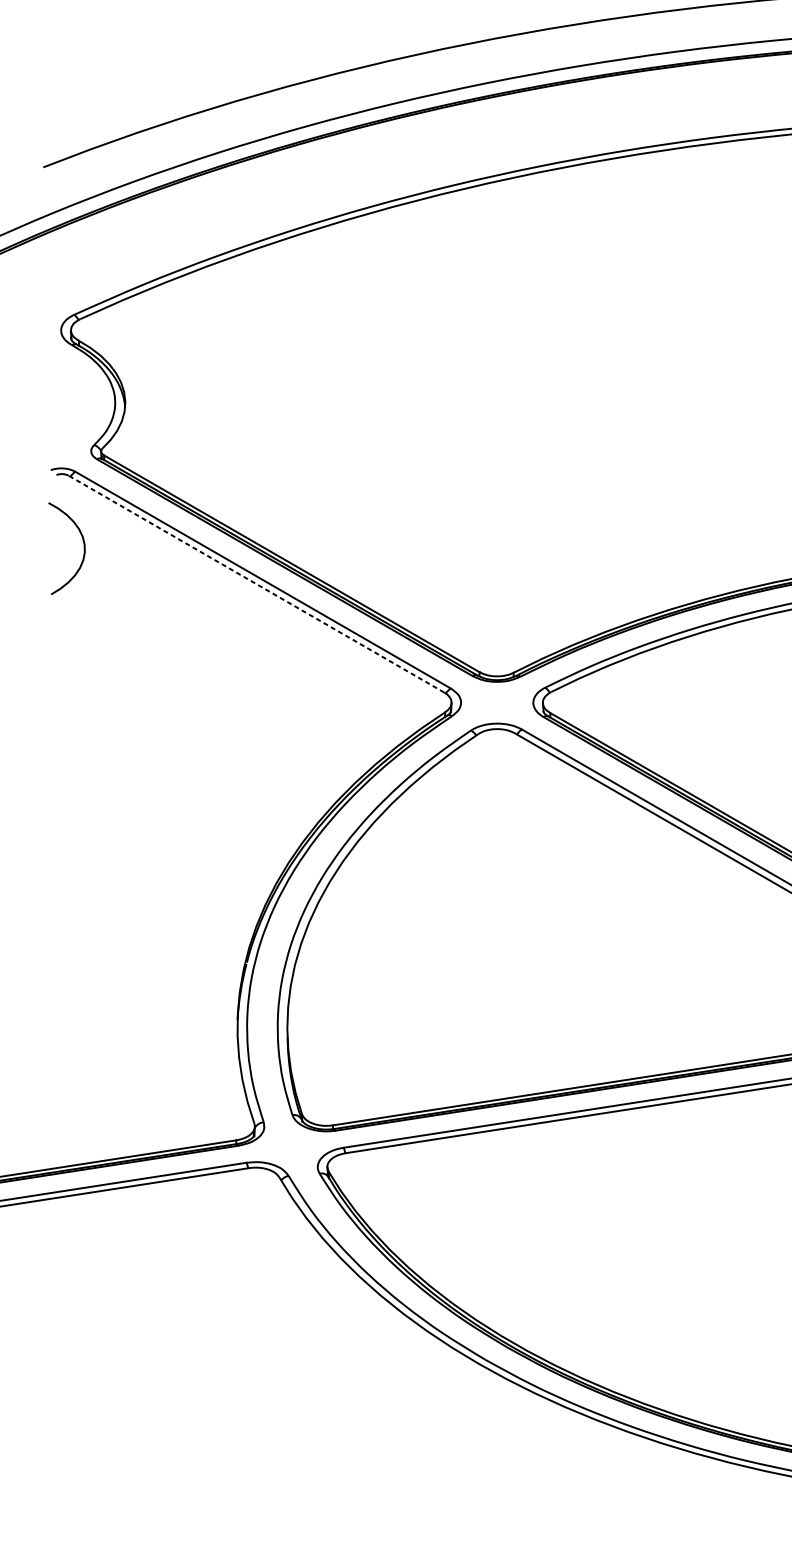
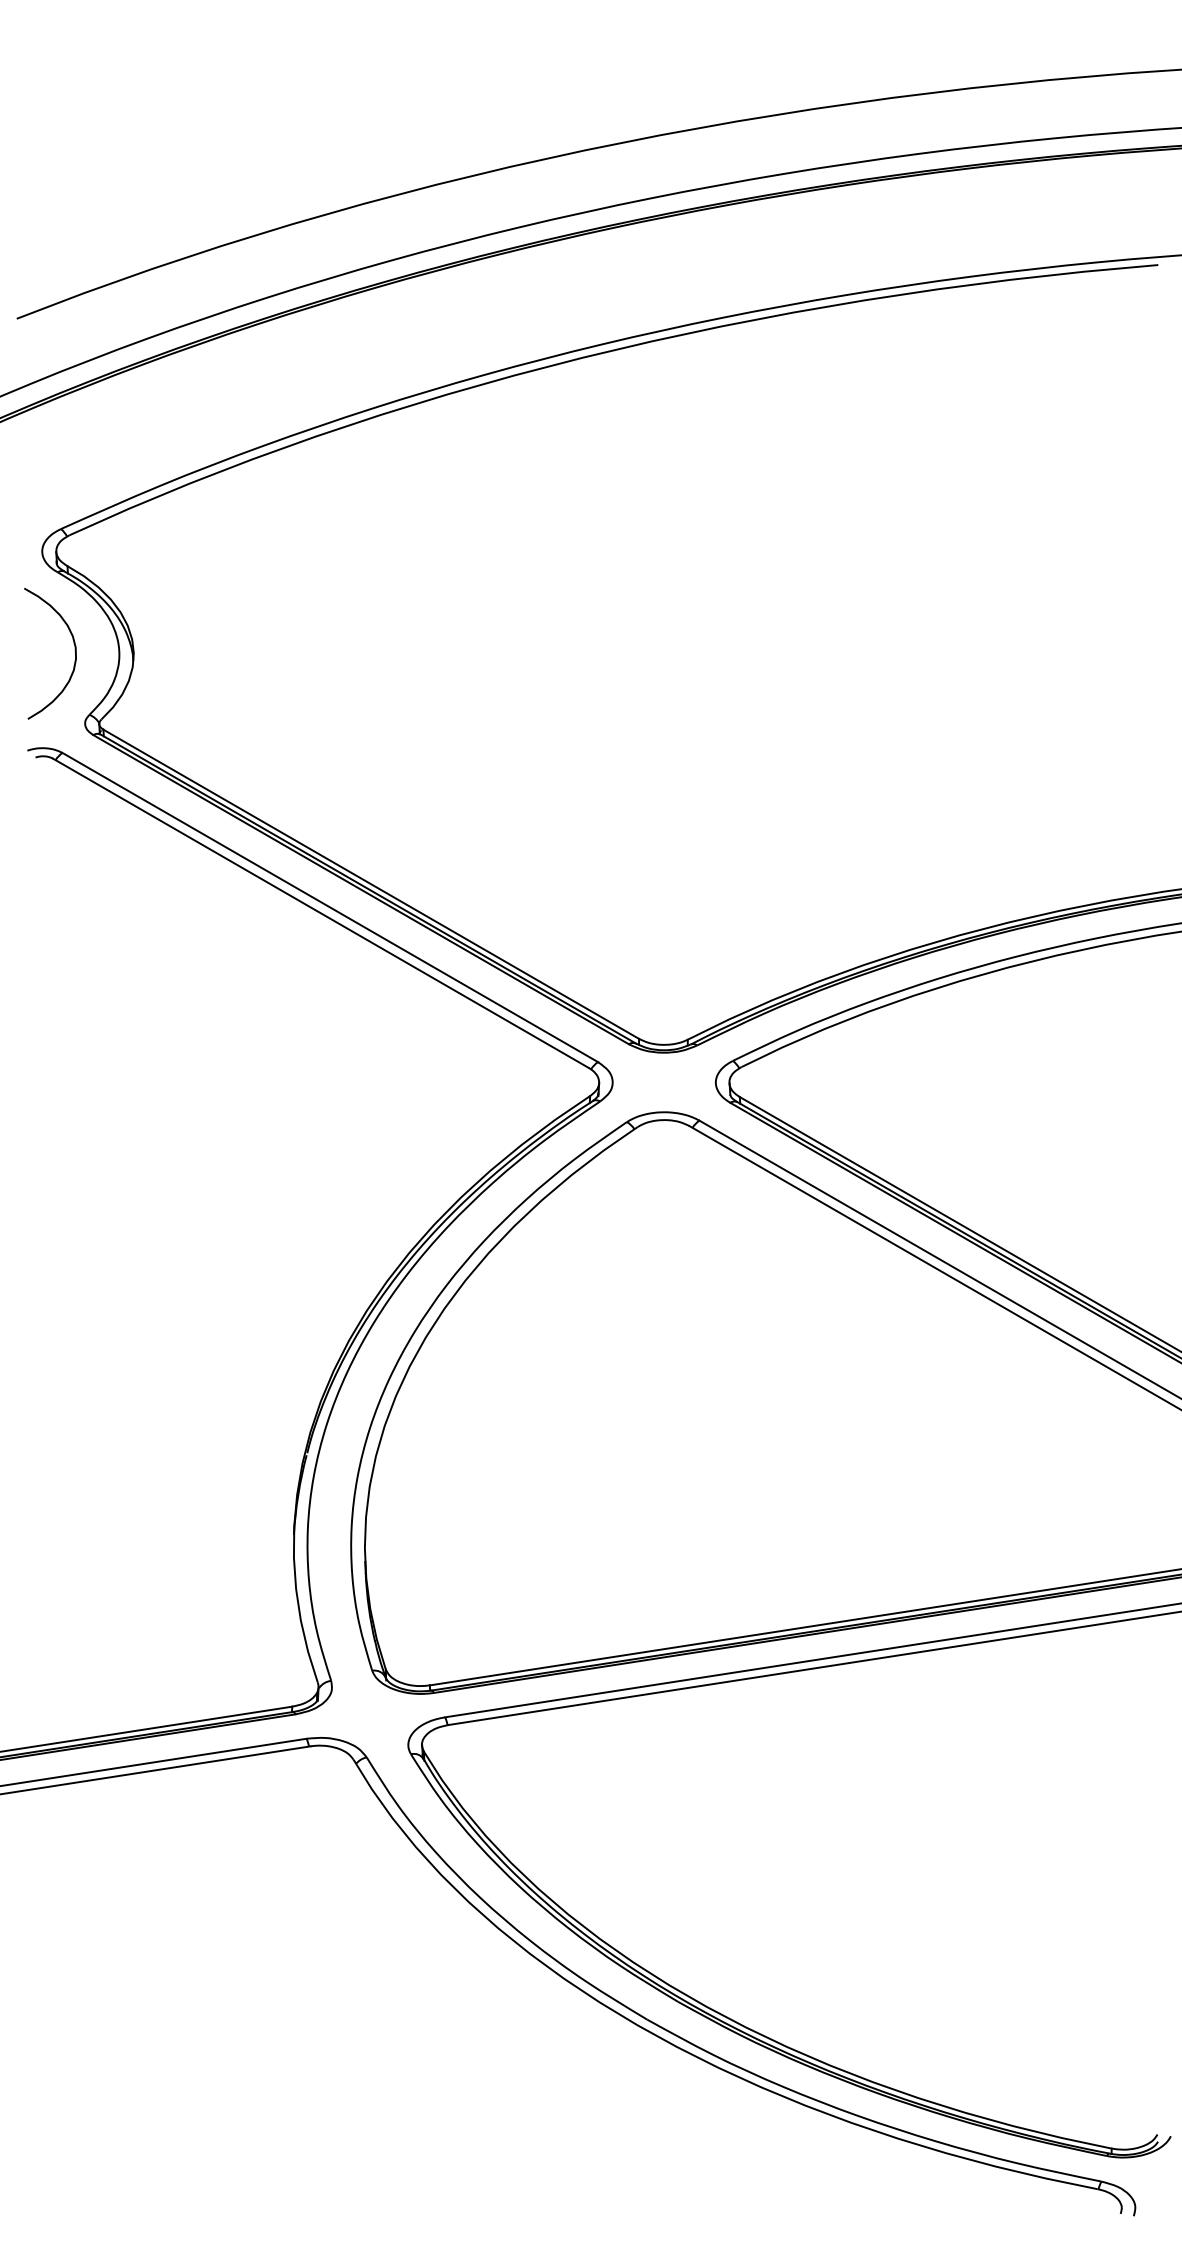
curve: (83, 546) -> (74, 650), moved
line: (256, 584) -> (320, 913), dashed -> solid

